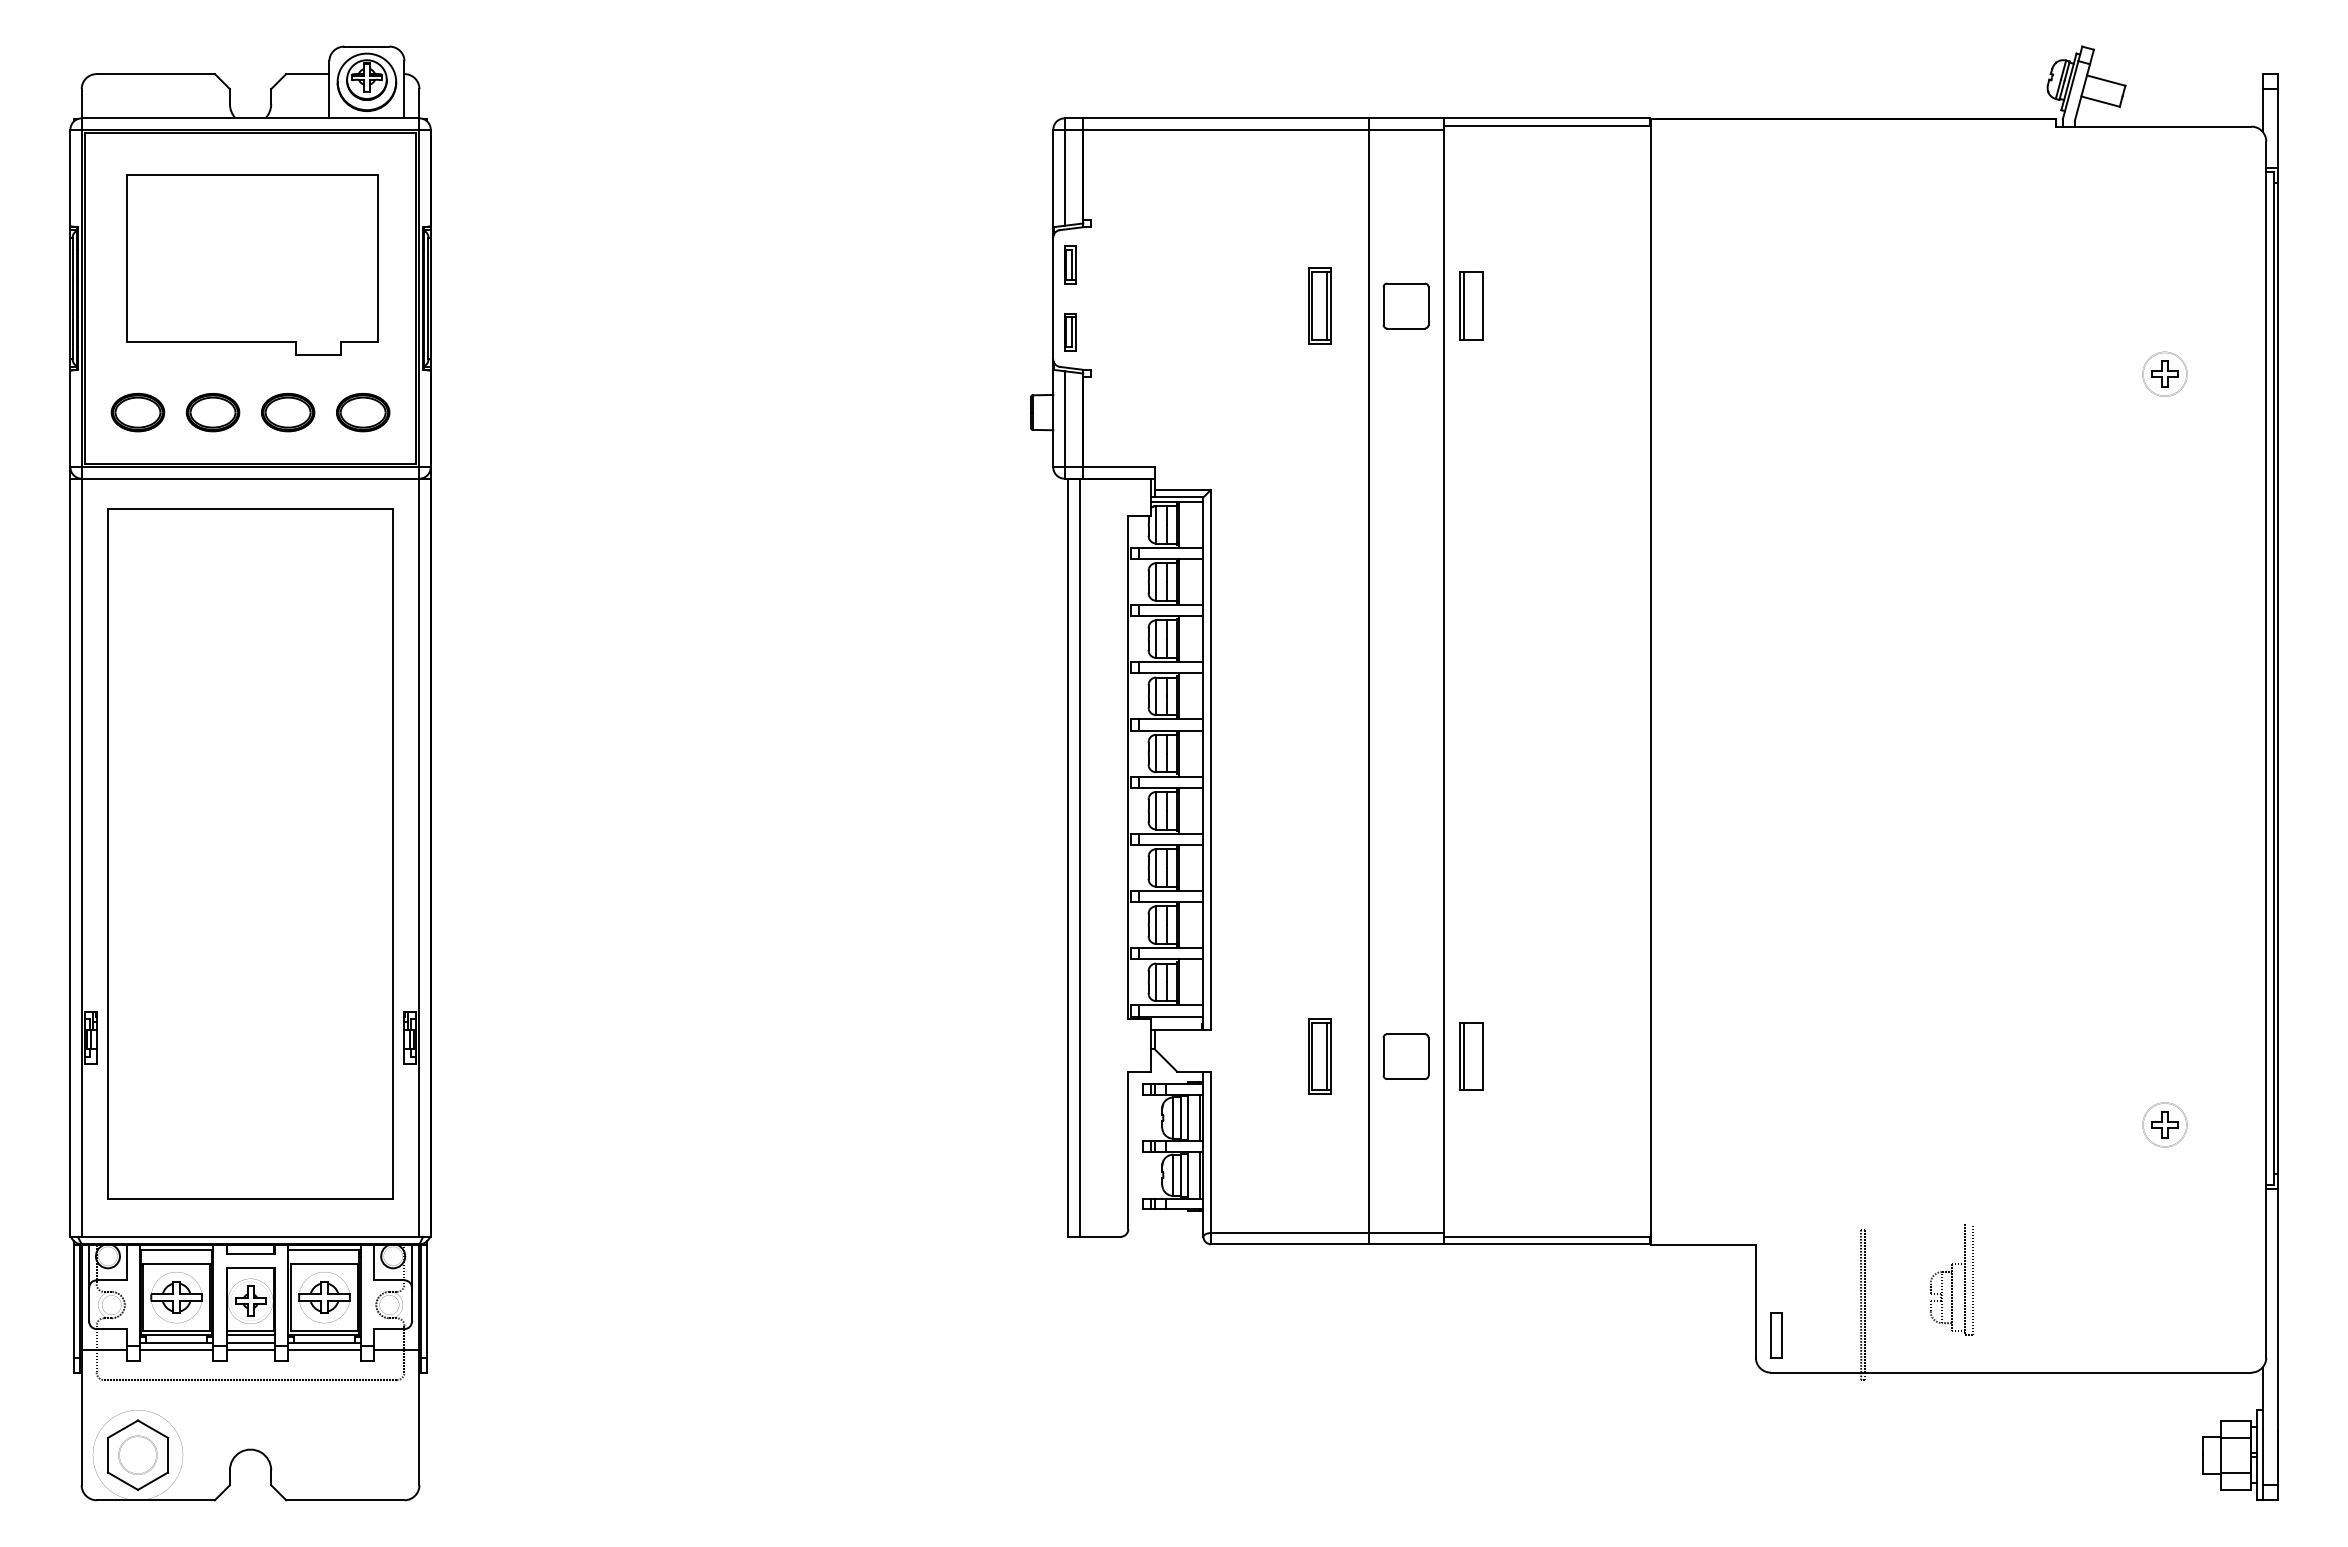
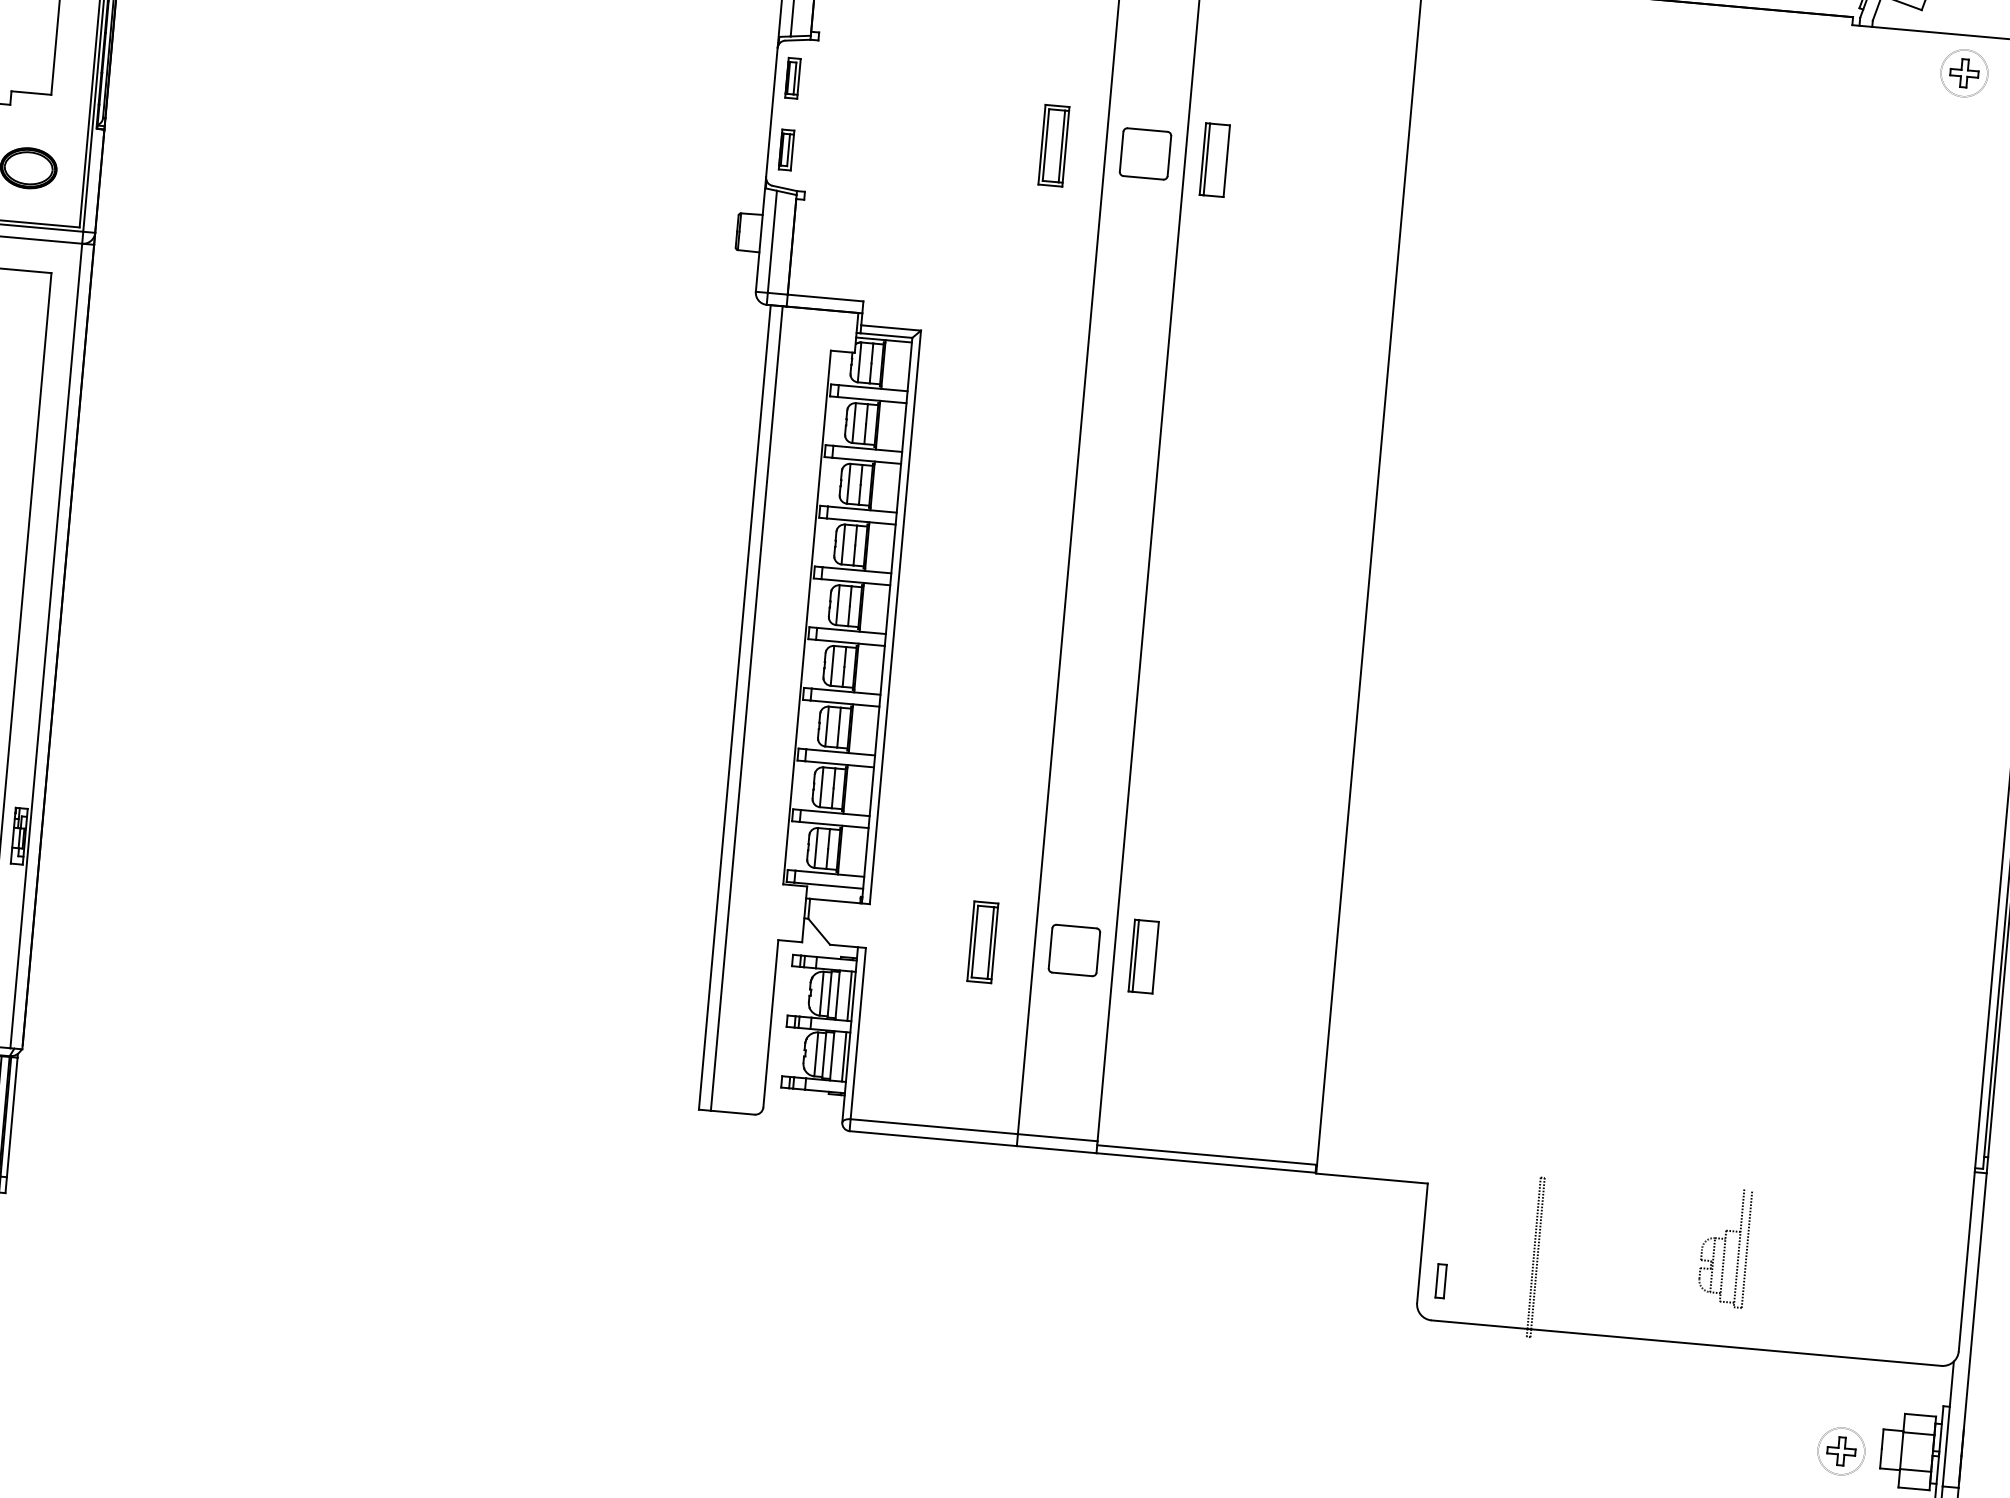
part: (2164, 373) -> (1964, 72), moved
part: (2164, 1124) -> (1841, 1450), moved
part: (1951, 1279) -> (1724, 1246), moved
part: (1776, 1335) -> (1441, 1281), size x0.7

